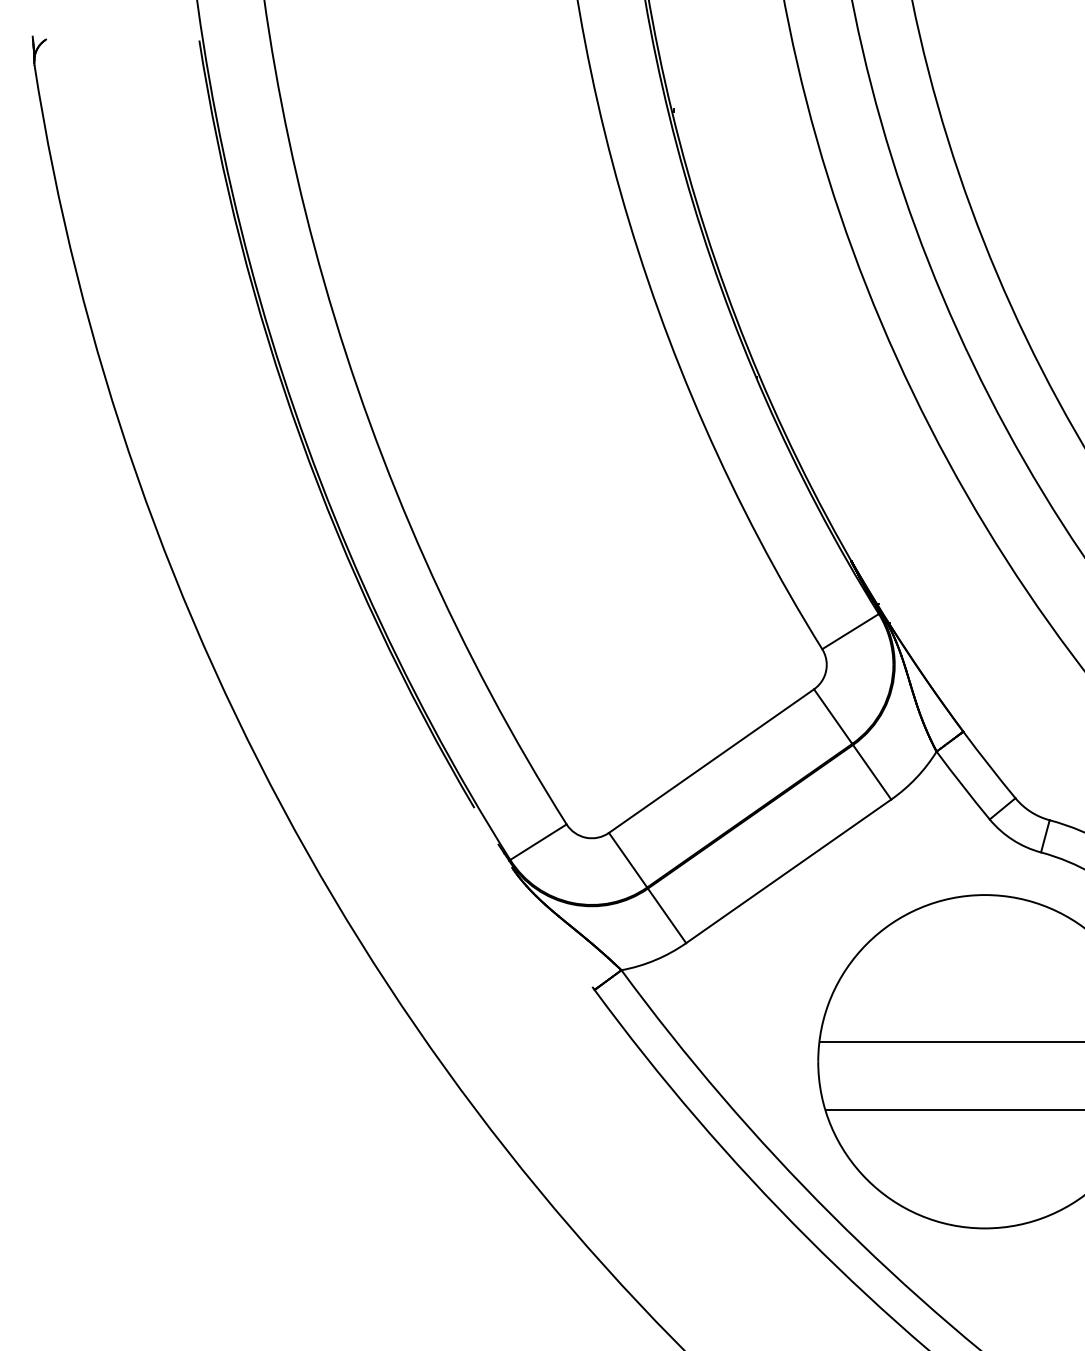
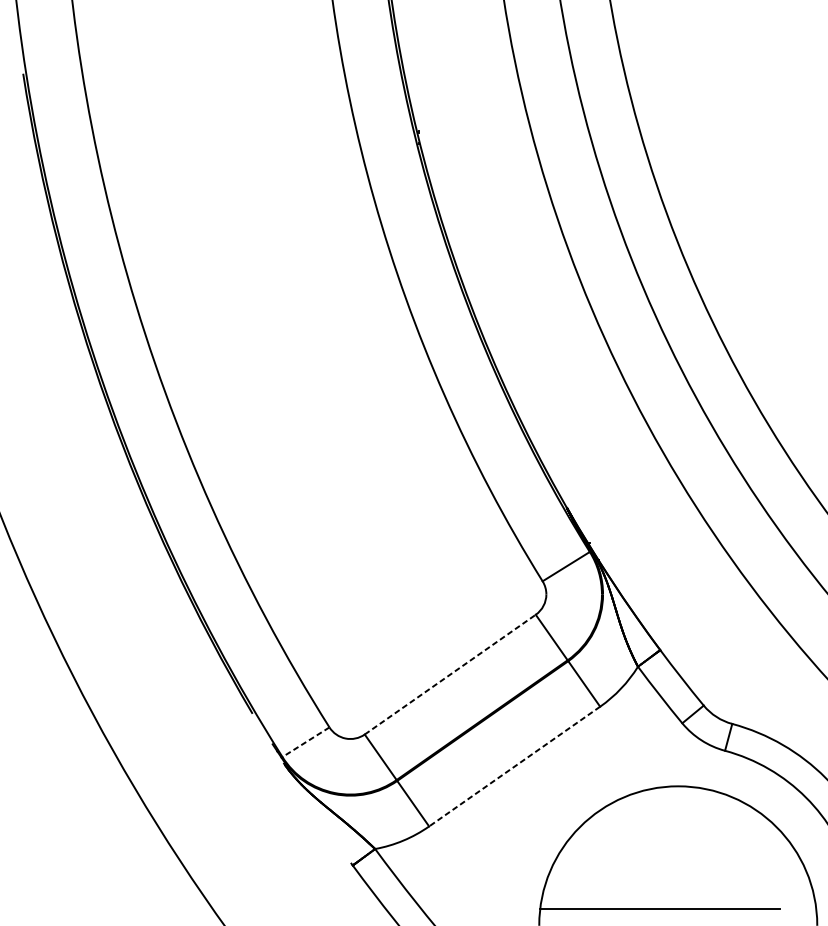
line: (711, 760) -> (450, 674), solid -> dashed
line: (538, 842) -> (306, 742), solid -> dashed
line: (788, 871) -> (514, 766), solid -> dashed

